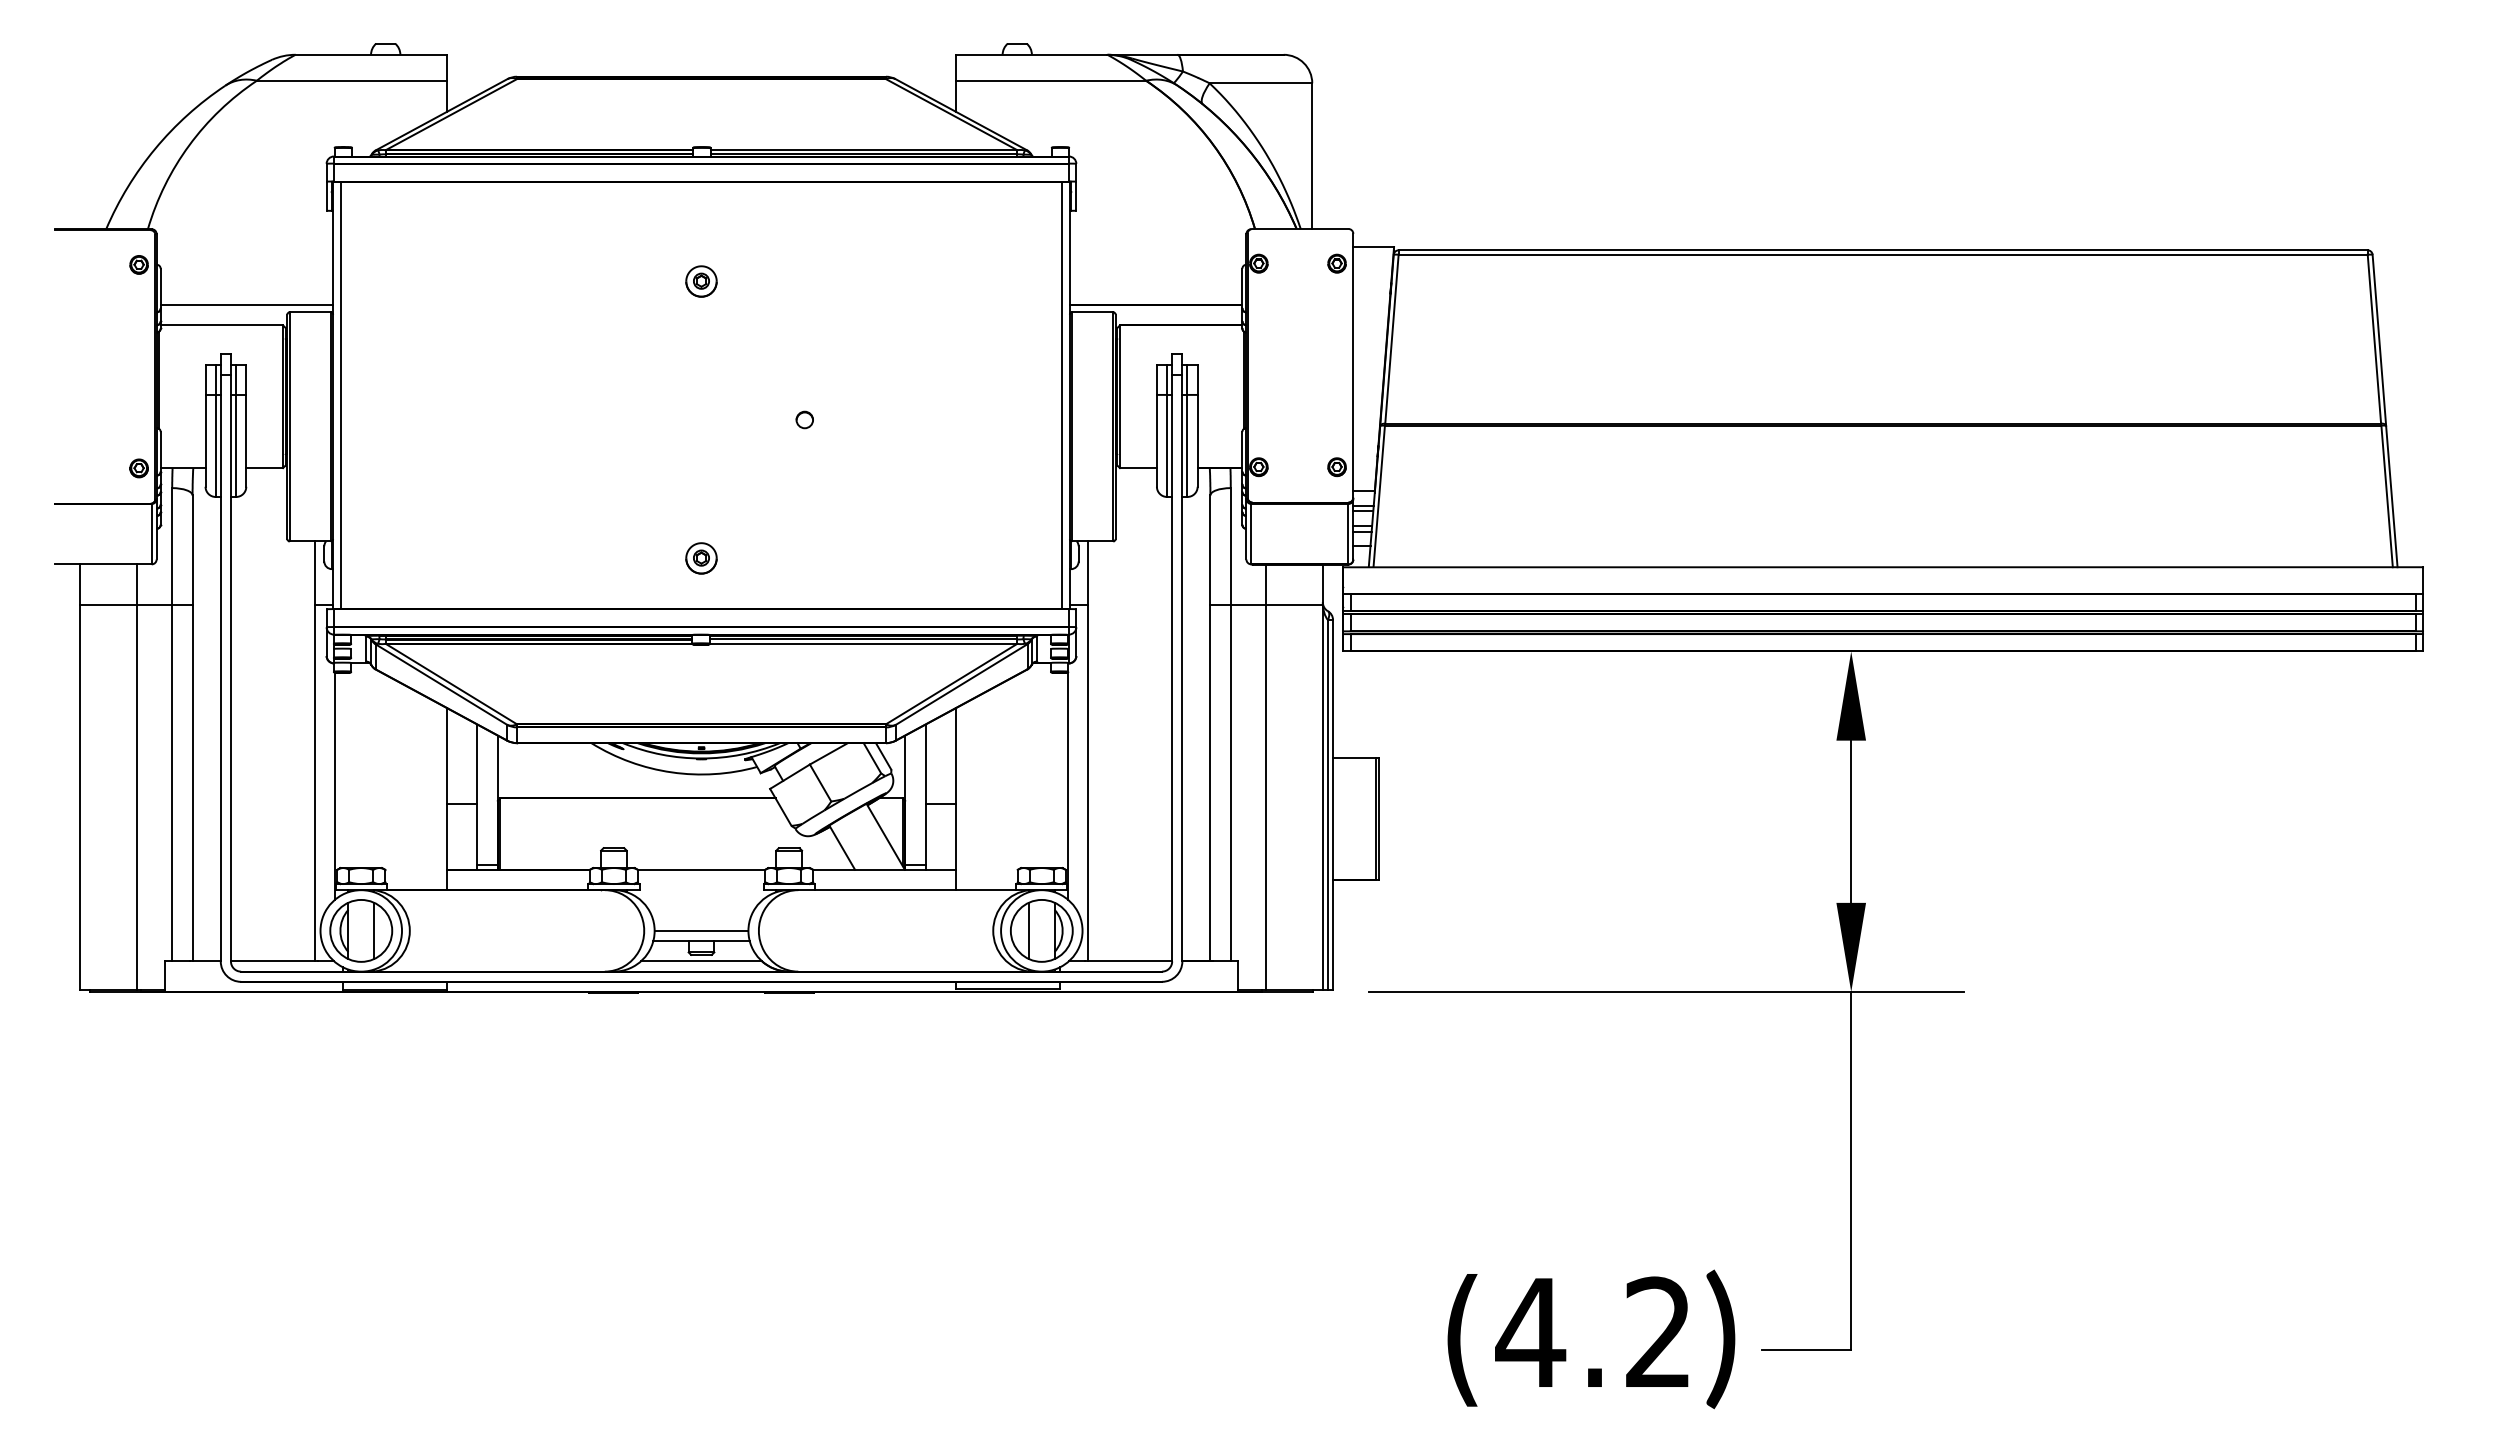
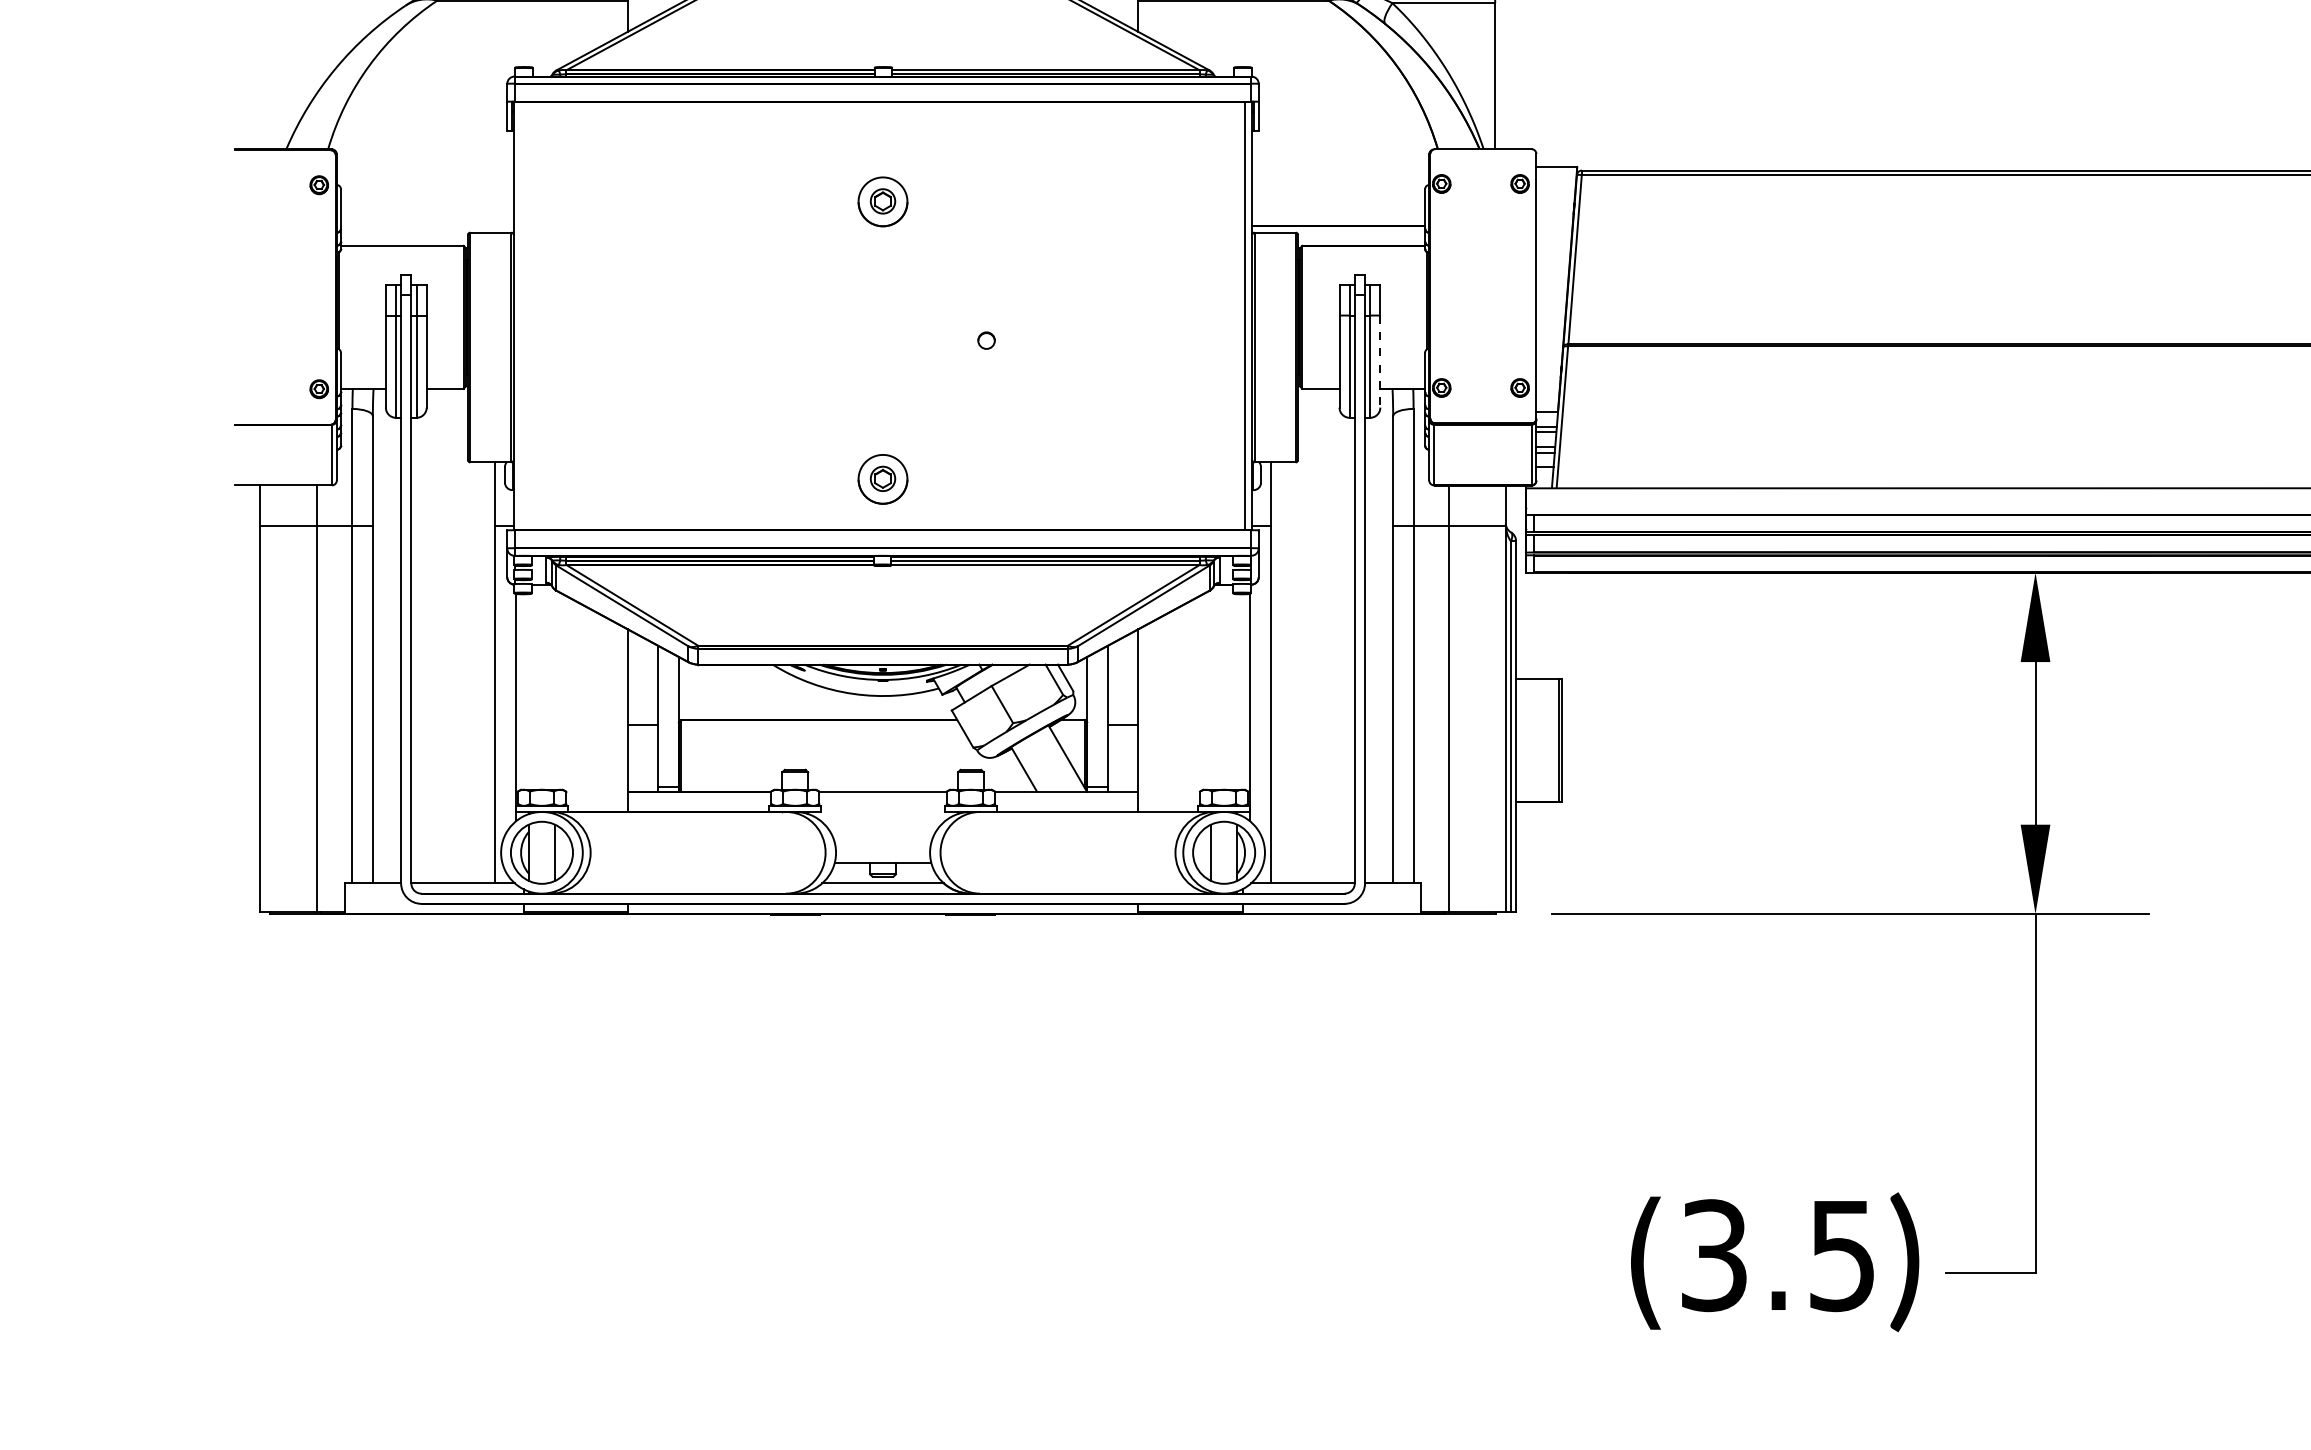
part: (701, 281) -> (883, 201), size x1.6
line: (246, 305) -> (426, 225), removed
line: (340, 395) -> (521, 316), removed
line: (1197, 440) -> (1380, 361), solid -> dashed
part: (701, 558) -> (883, 479), size x1.6
line: (701, 930) -> (883, 852), removed
text: (1592, 1332) -> (1776, 1255), (4.2 -> (3.5

